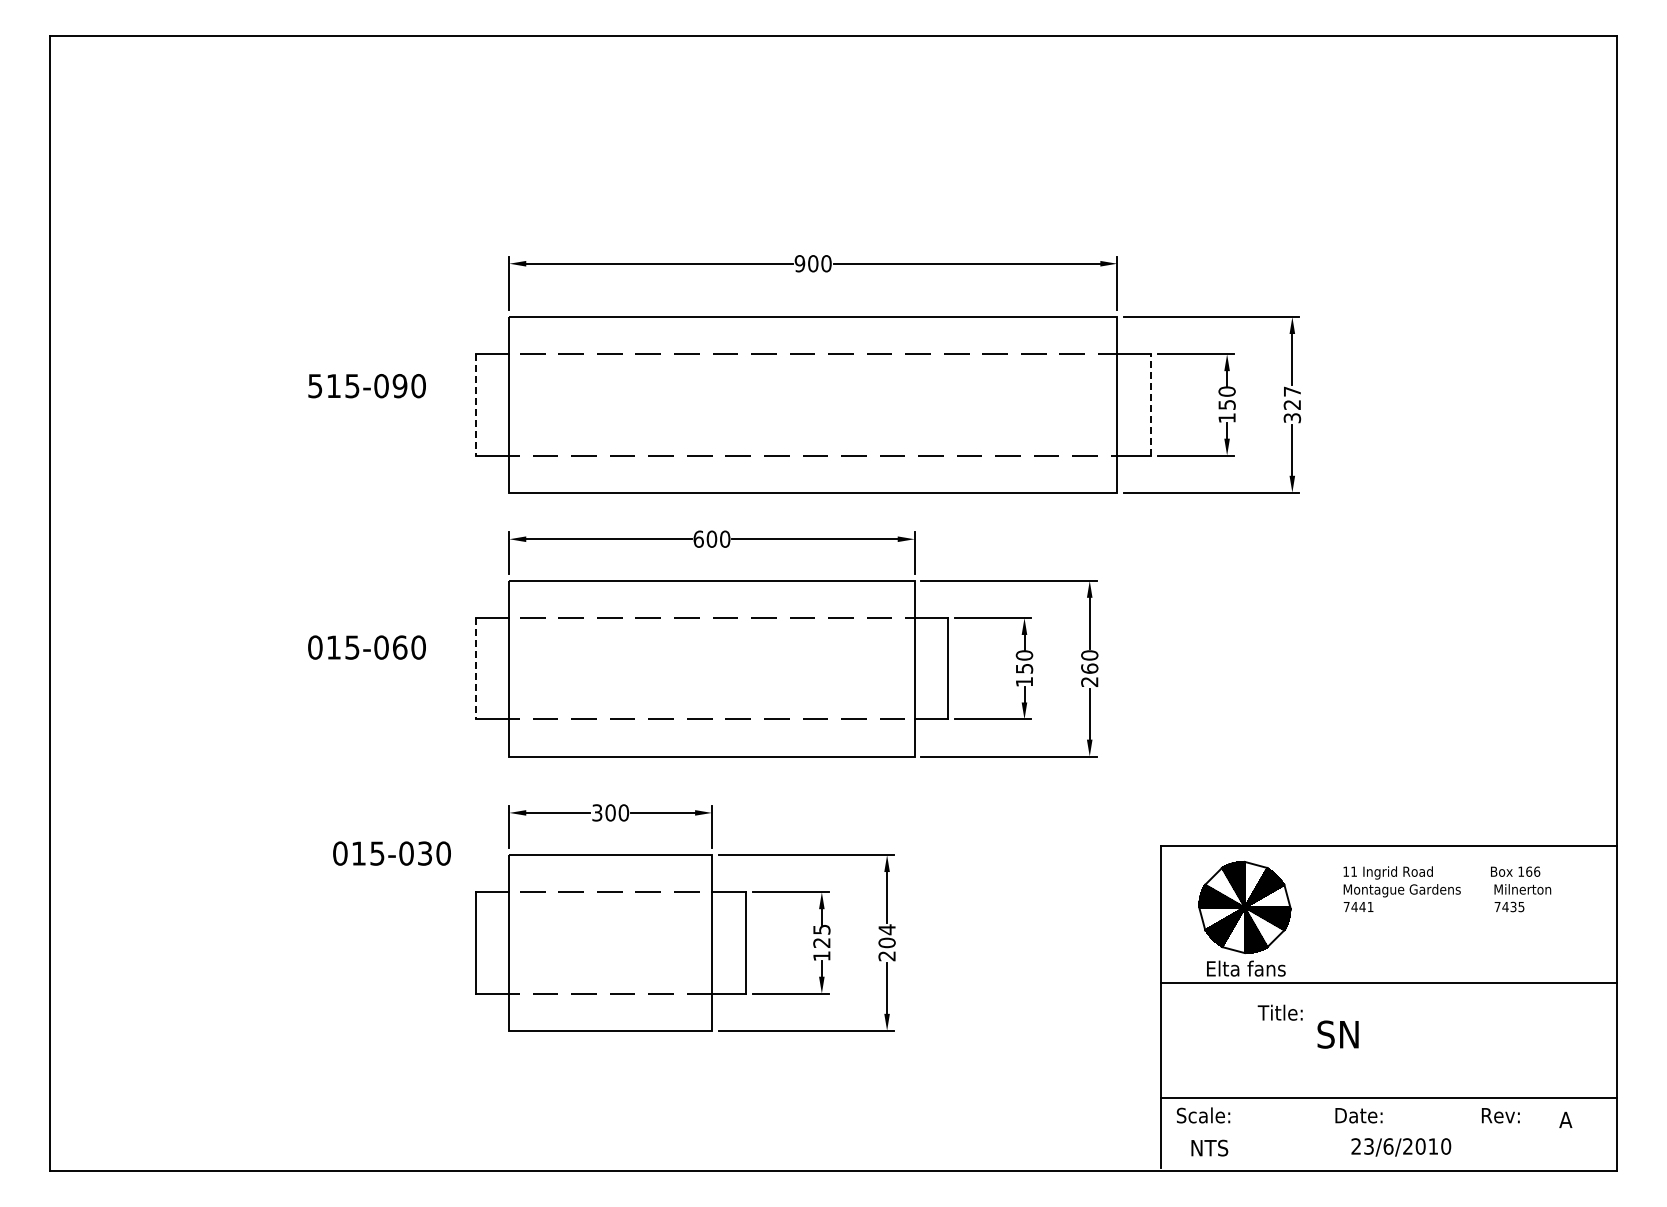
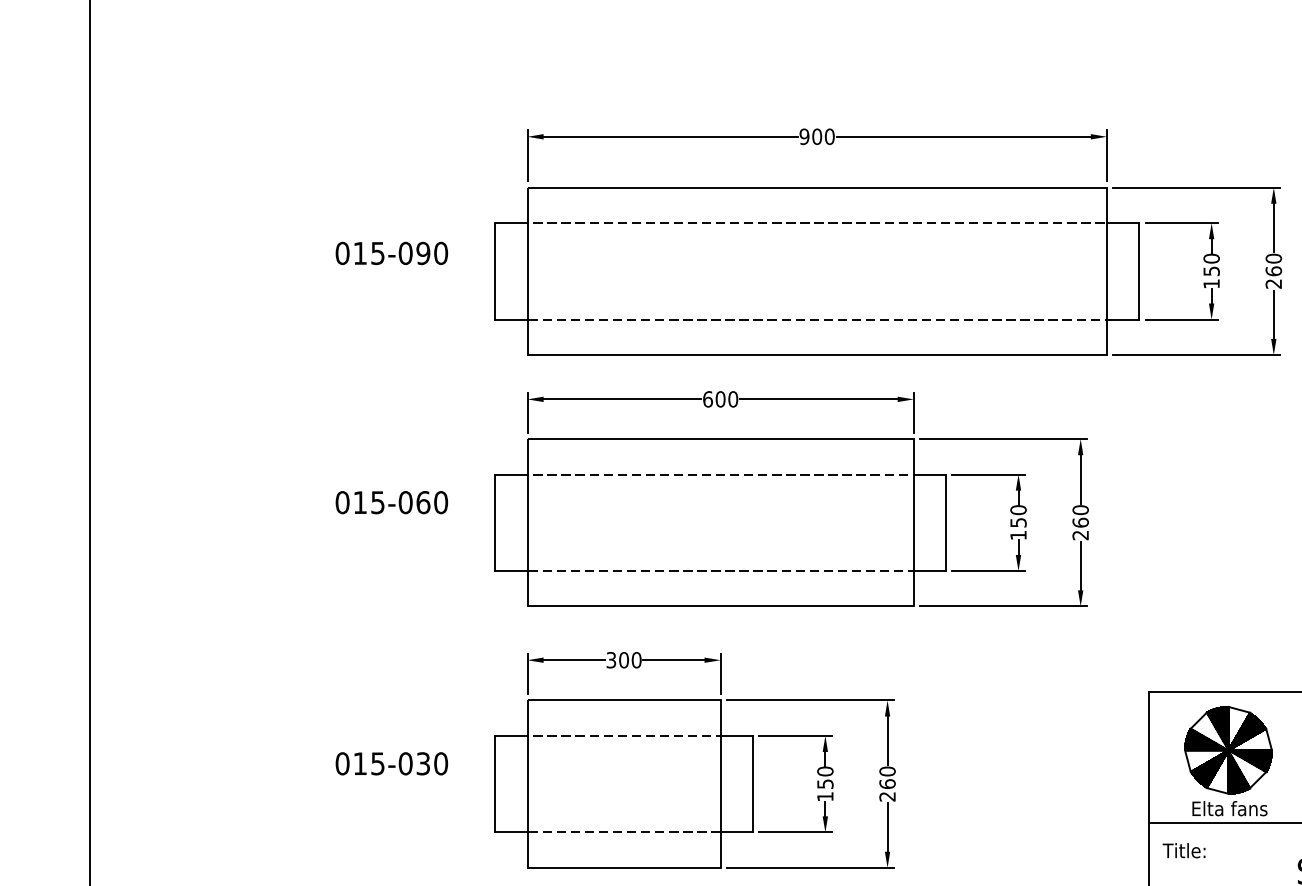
text: (315, 386) -> (342, 253), 515-090 -> 015-090
line: (475, 404) -> (495, 270), dashed -> solid
line: (1151, 404) -> (1139, 270), dashed -> solid
text: (1292, 404) -> (1273, 270), 327 -> 260
line: (475, 668) -> (495, 522), dashed -> solid
text: (391, 853) -> (391, 763), moved
text: (821, 935) -> (825, 777), 125 -> 150
text: (886, 936) -> (886, 778), 204 -> 260
text: (1279, 1012) -> (1183, 850), moved

